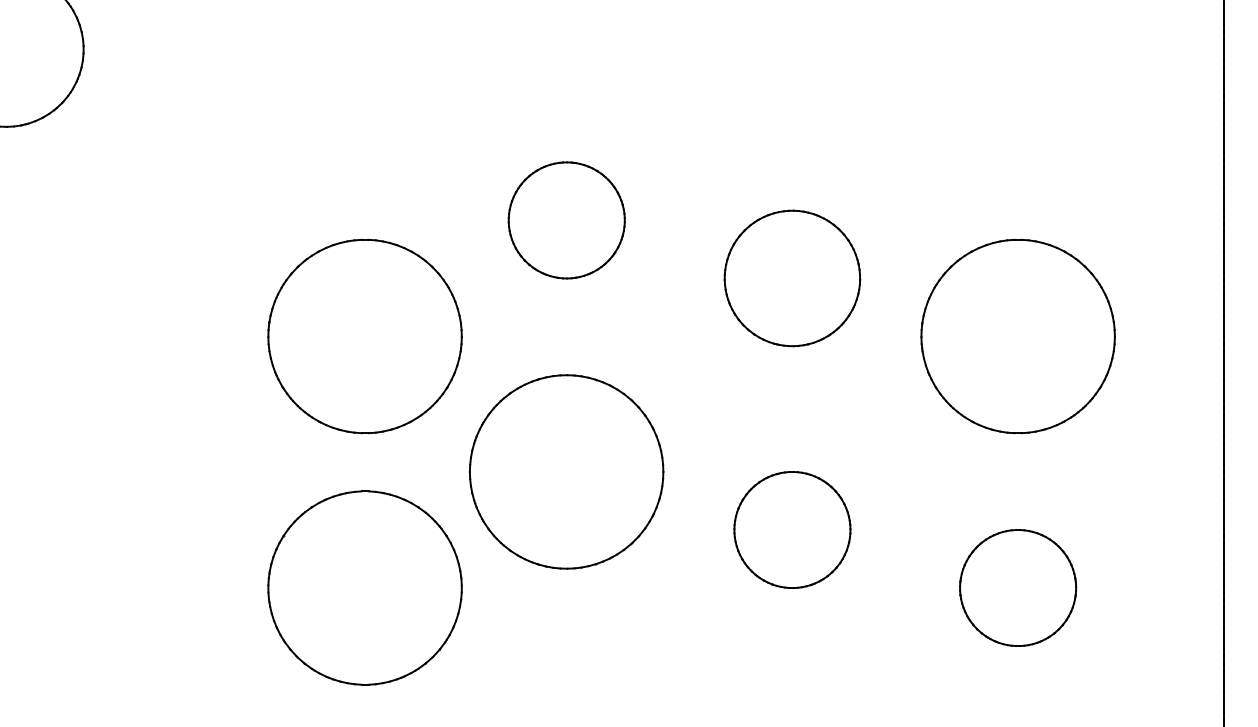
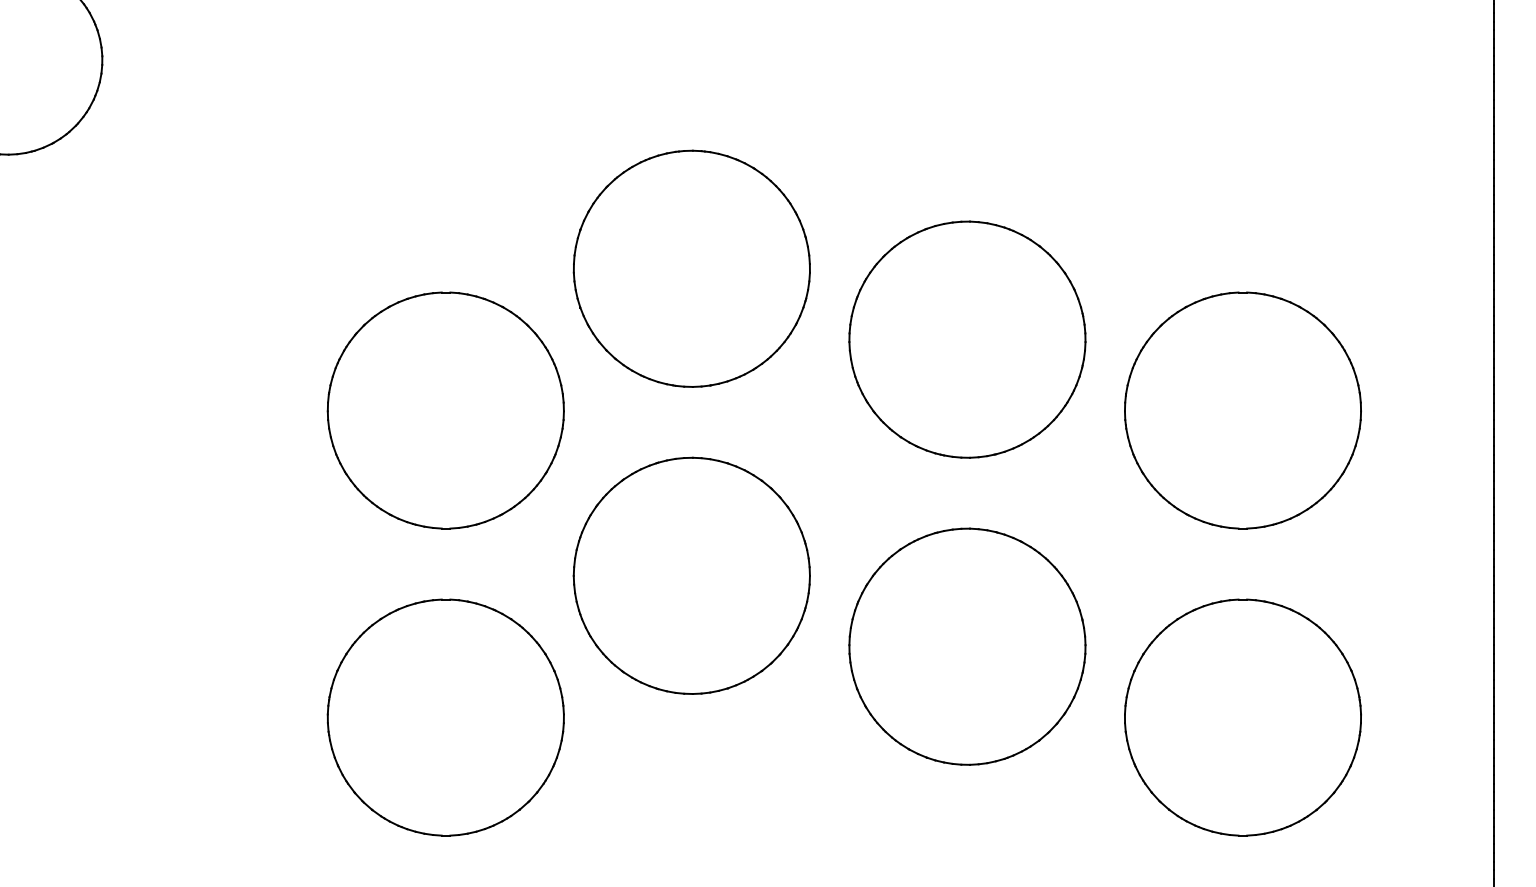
part: (566, 220) -> (691, 268), size x1.67
part: (792, 278) -> (967, 339), size x1.43
part: (792, 529) -> (967, 646), size x1.67
part: (1017, 587) -> (1242, 716), size x1.67

